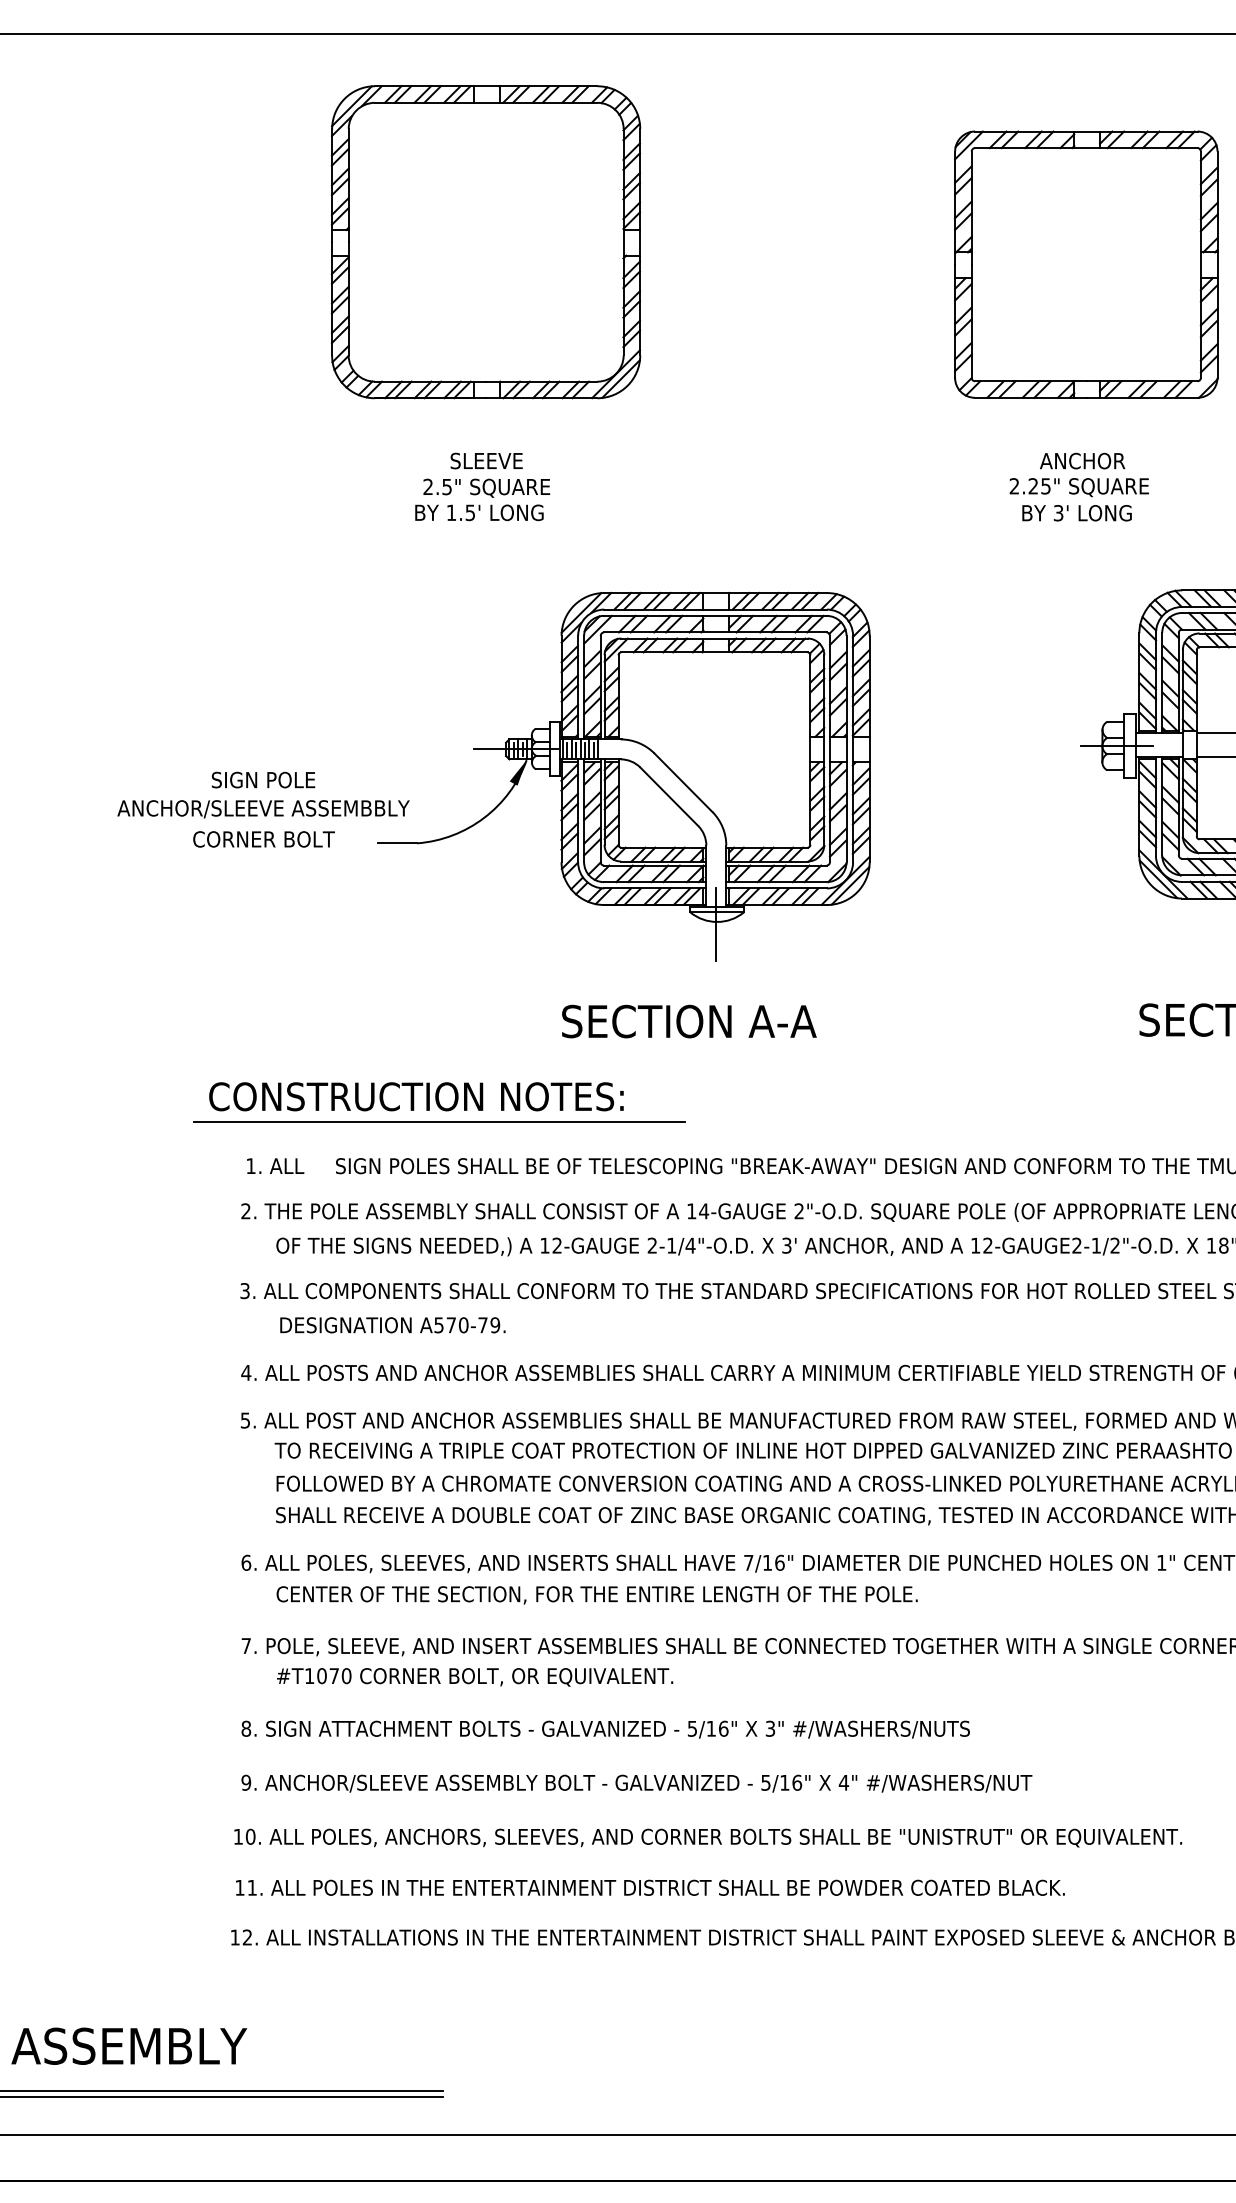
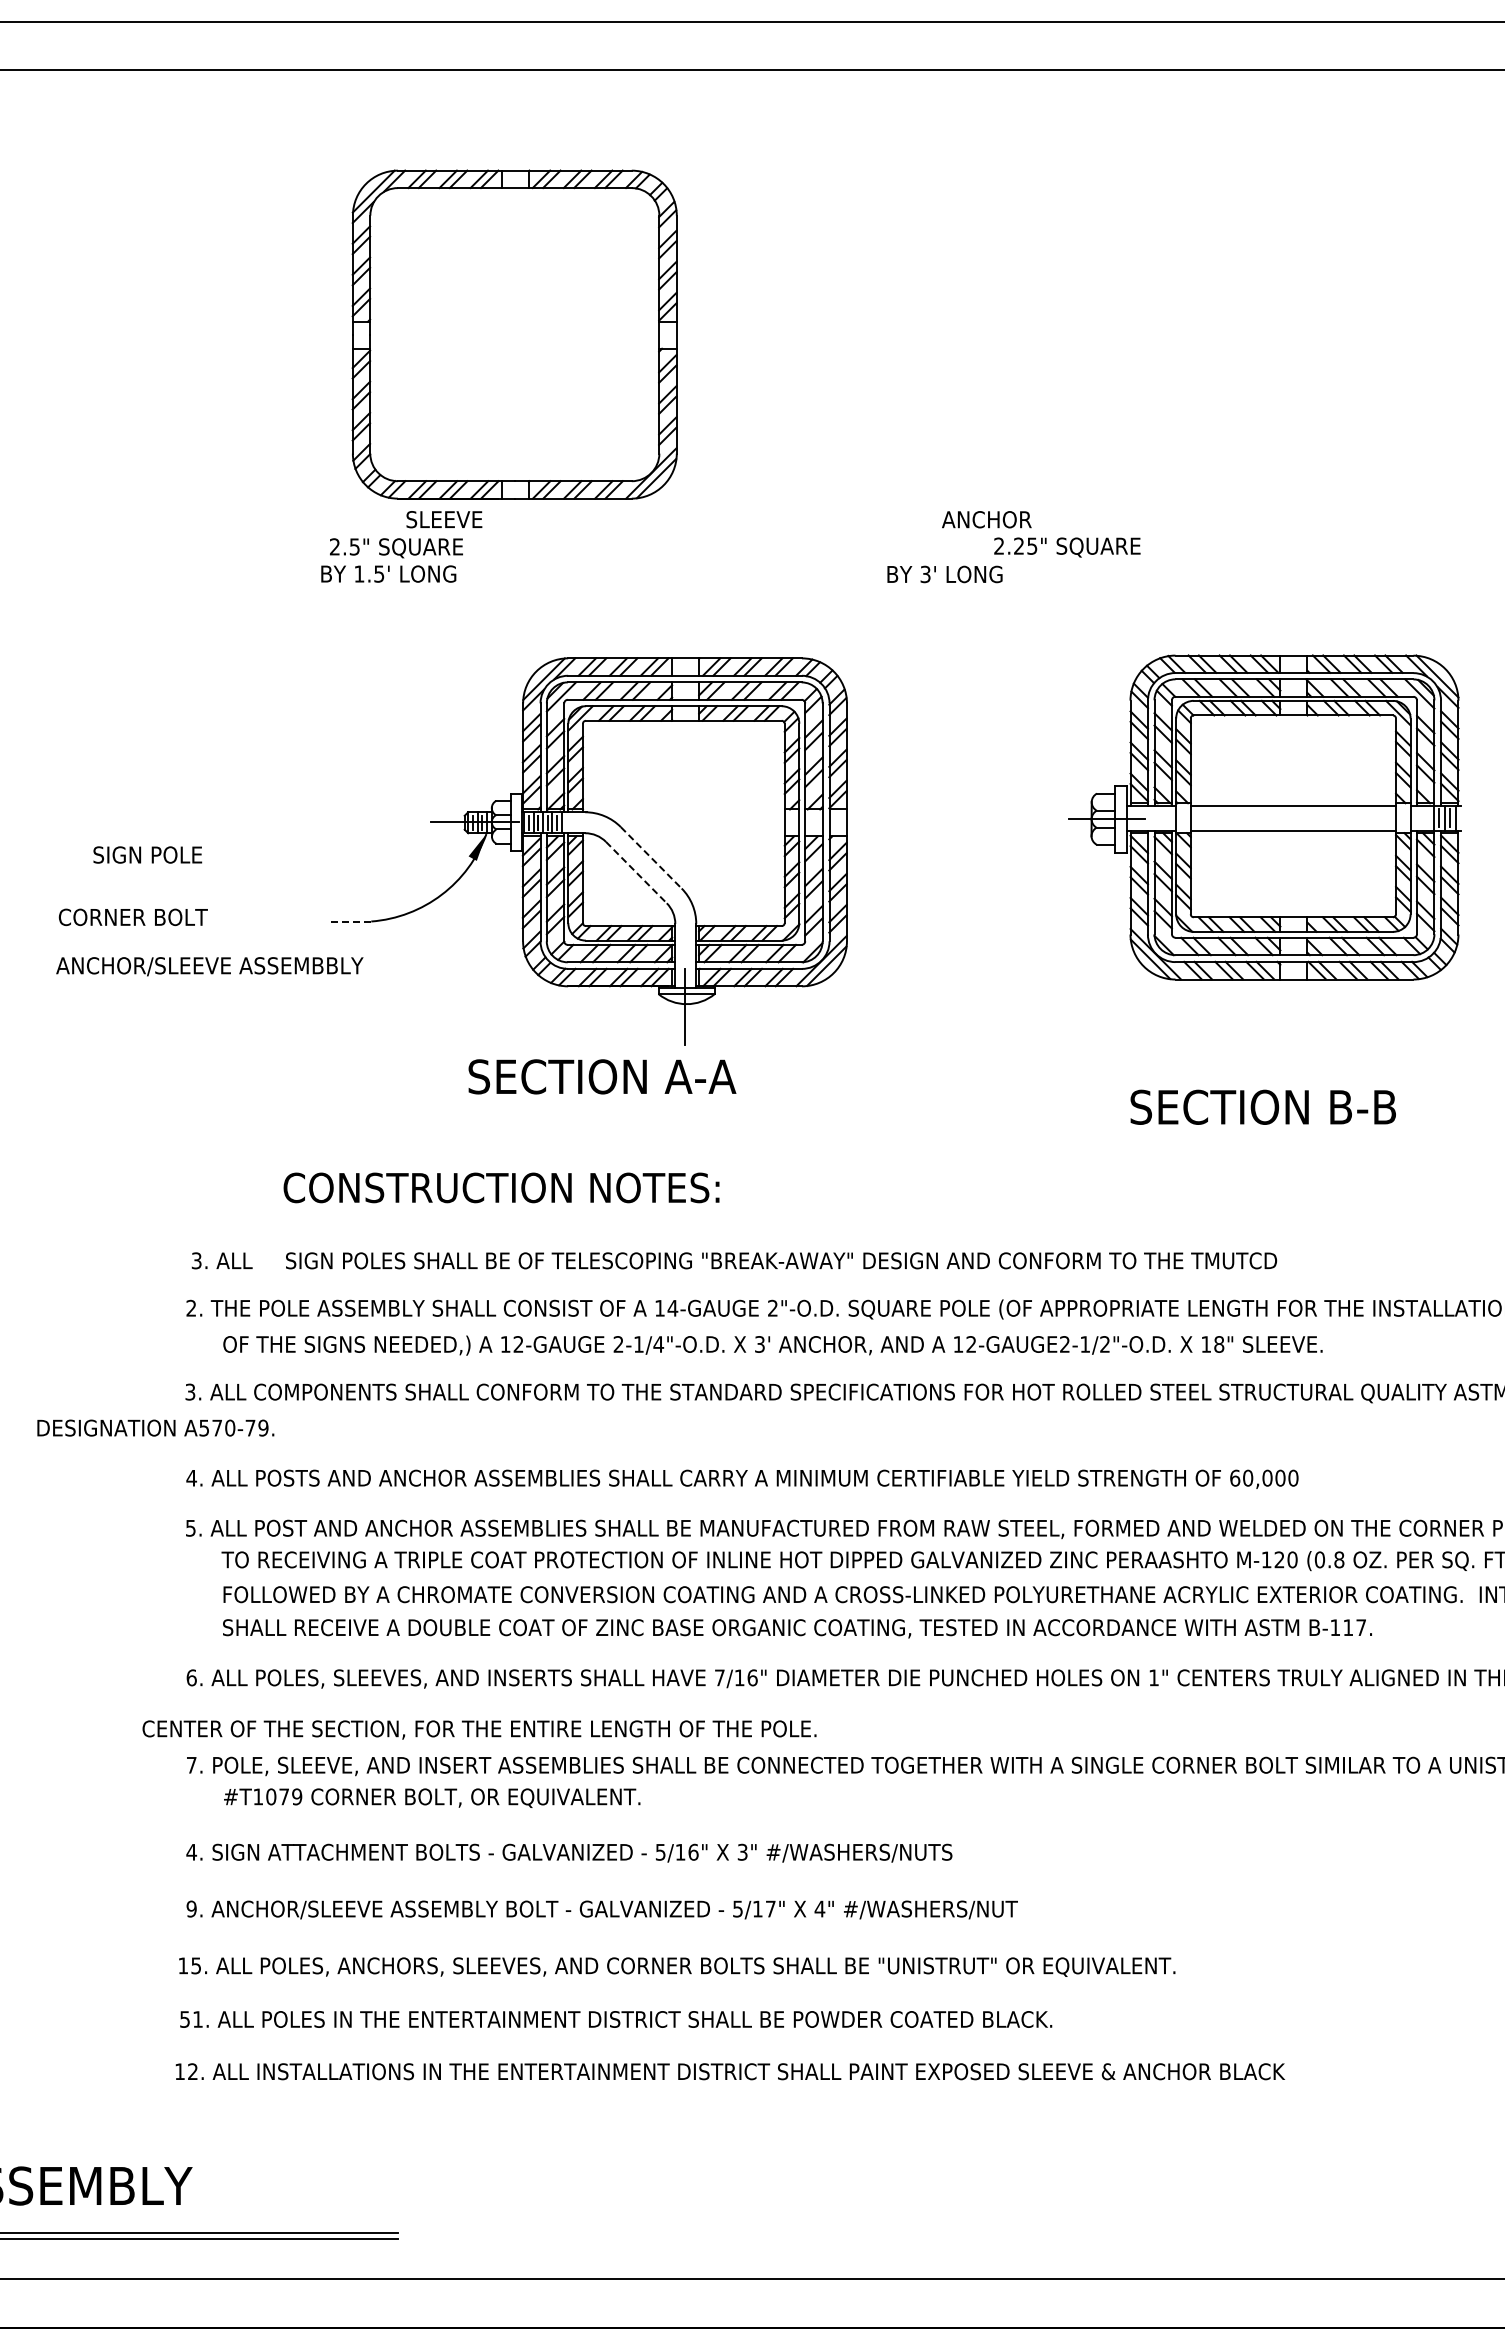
part: (485, 242) -> (514, 334), moved
part: (1086, 264) -> (1074, 313), removed
text: (1082, 460) -> (986, 519), moved
text: (482, 499) -> (391, 560), moved
text: (1076, 513) -> (944, 574), moved
text: (263, 779) -> (147, 854), moved
line: (683, 783) -> (651, 858), solid -> dashed
line: (669, 796) -> (636, 872), solid -> dashed
text: (263, 809) -> (209, 966), moved
text: (263, 839) -> (132, 917), moved
line: (397, 843) -> (350, 921), solid -> dashed
text: (689, 1021) -> (602, 1076), moved
text: (416, 1096) -> (501, 1187), moved
line: (439, 1122) -> (394, 1214), removed
text: (250, 1165) -> (196, 1260), 1. -> 3.
text: (392, 1324) -> (155, 1427), moved
text: (597, 1594) -> (479, 1729), moved
text: (346, 1675) -> (297, 1796), #T1070 -> #T1079
text: (246, 1728) -> (191, 1851), 8. -> 4.
text: (796, 1782) -> (770, 1908), 5/16" -> 5/17"
text: (250, 1836) -> (196, 1965), 10. -> 15.
text: (239, 1887) -> (184, 2019), 11. -> 51.

